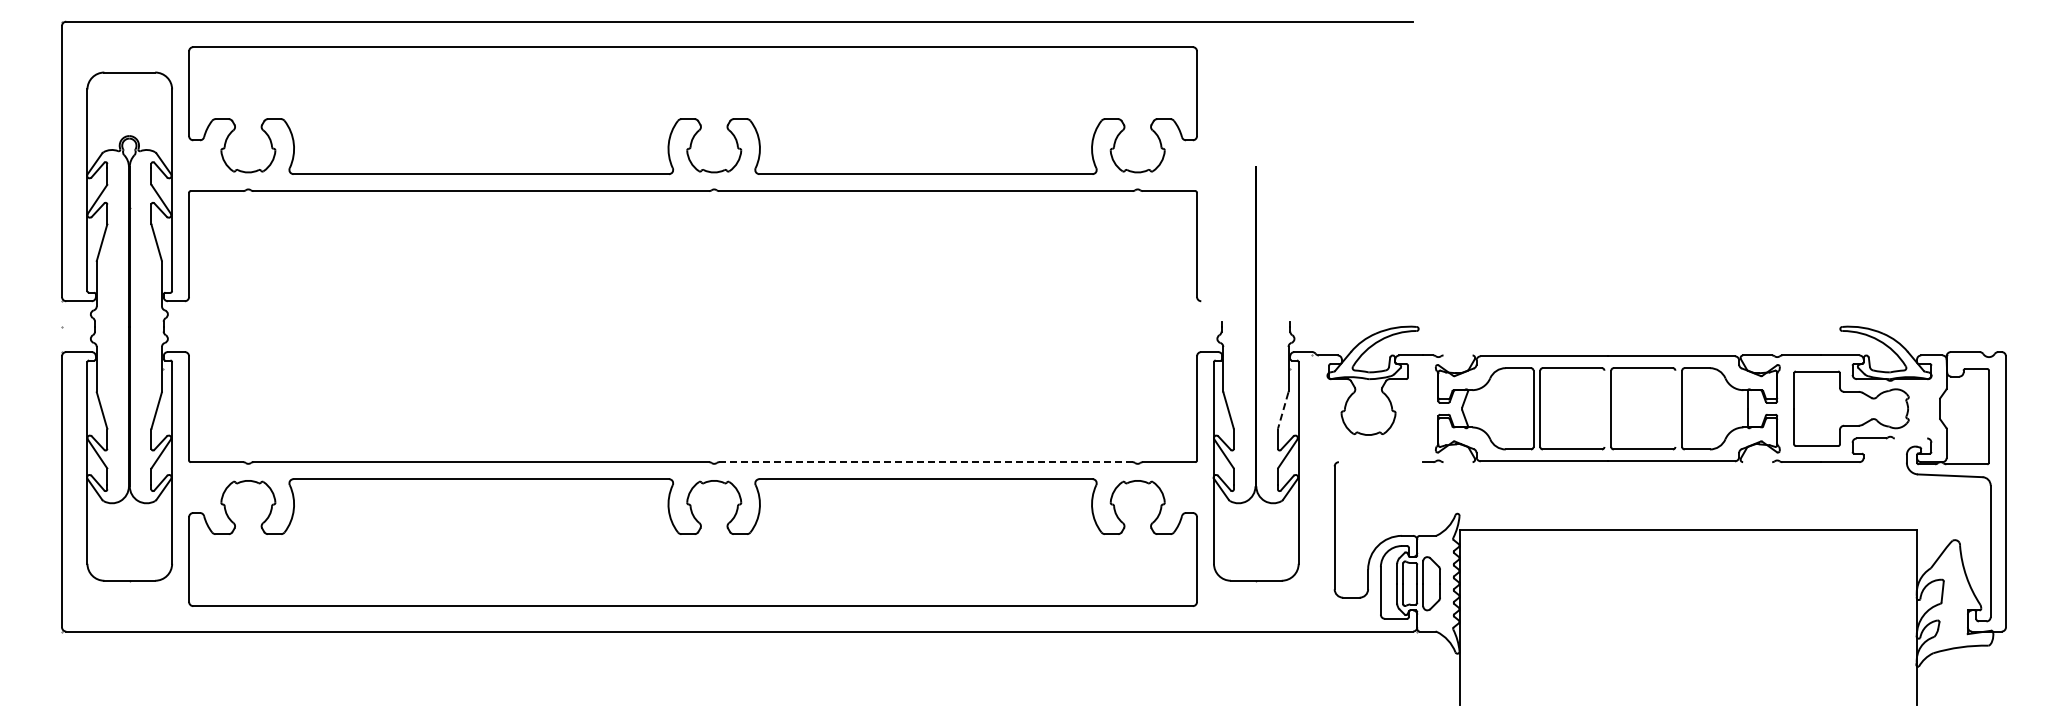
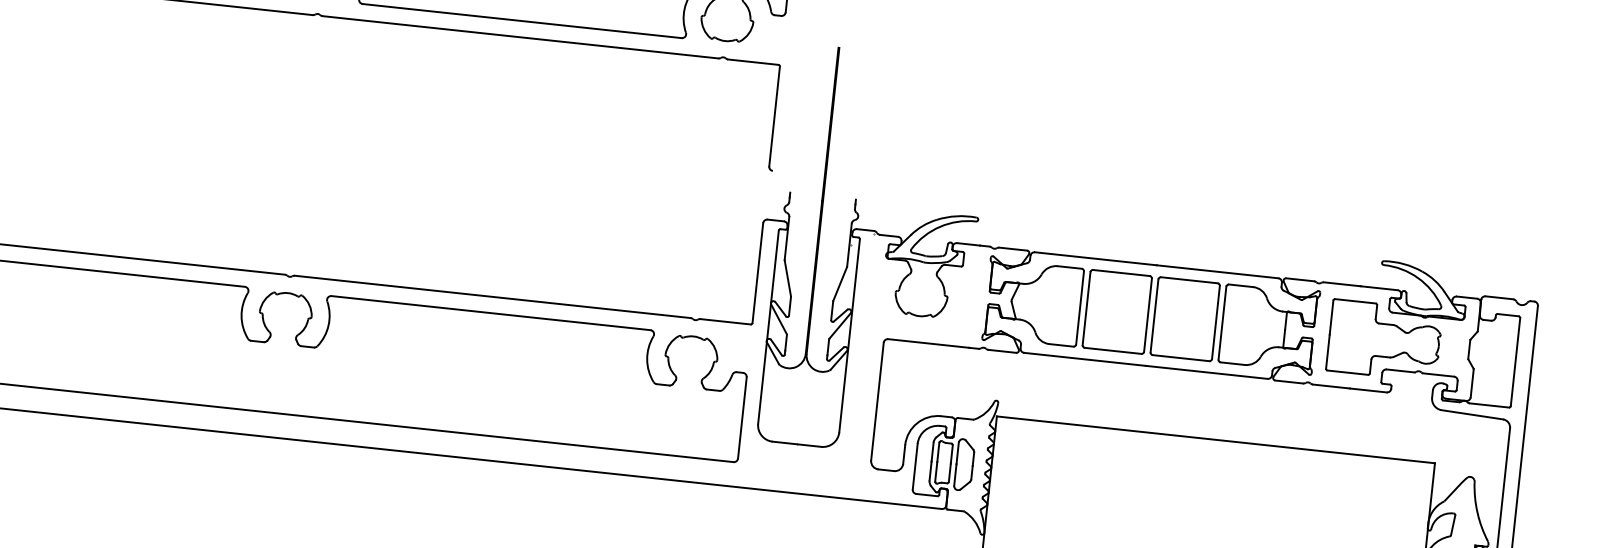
line: (1457, 355) -> (1012, 249), added
line: (1604, 408) -> (1148, 314), added
line: (1675, 408) -> (1216, 322), added
line: (1283, 410) -> (840, 283), dashed -> solid
line: (1910, 438) -> (1438, 374), added
line: (926, 462) -> (493, 297), dashed -> solid
line: (1380, 462) -> (928, 343), added
line: (1457, 462) -> (1001, 351), added
line: (1757, 462) -> (1289, 382), added

